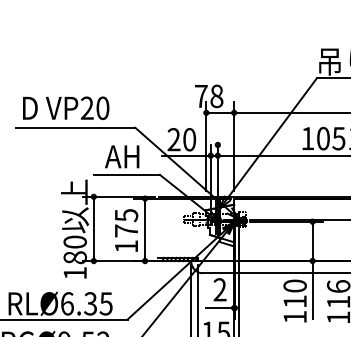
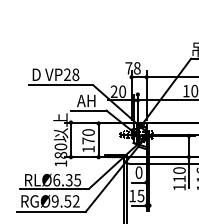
text: (102, 107) -> (75, 74), VP20 -> VP28
text: (126, 215) -> (88, 132), 175 -> 170
text: (219, 289) -> (138, 172), 2 -> 0

